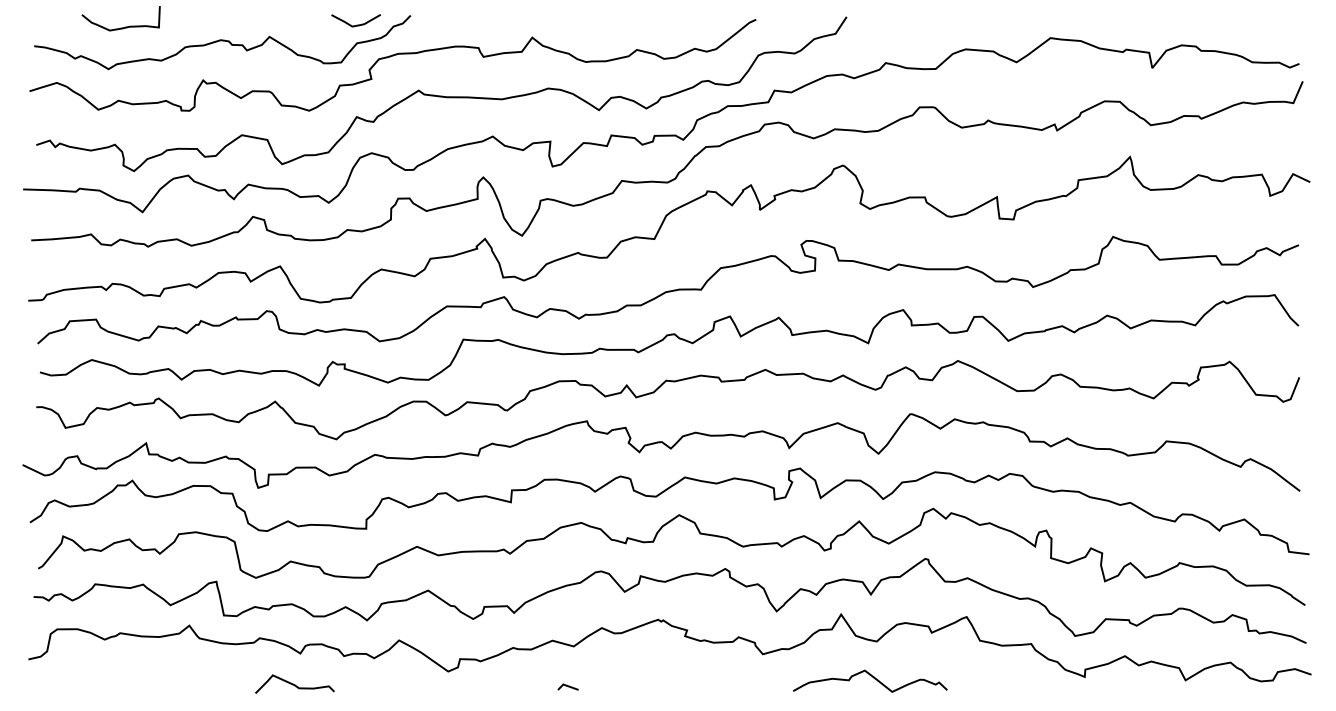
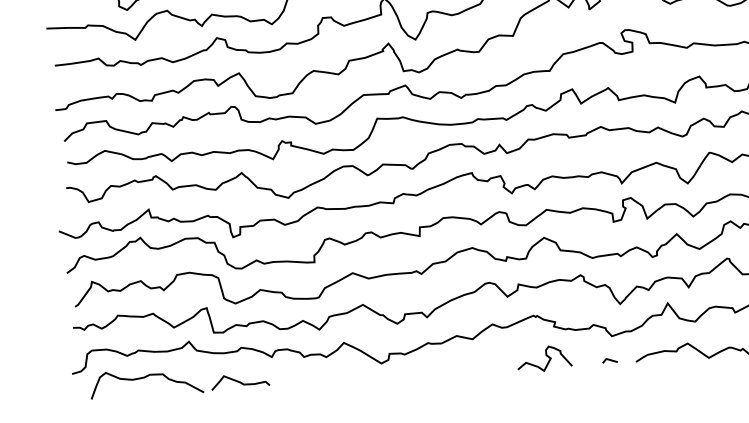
curve: (125, 671) -> (144, 378), added
curve: (672, 675) -> (546, 356), added
curve: (293, 683) -> (239, 381), moved
line: (567, 686) -> (609, 360), moved

